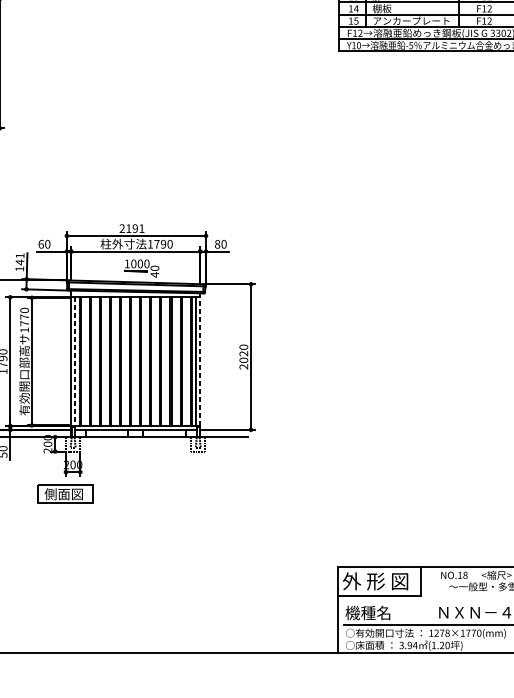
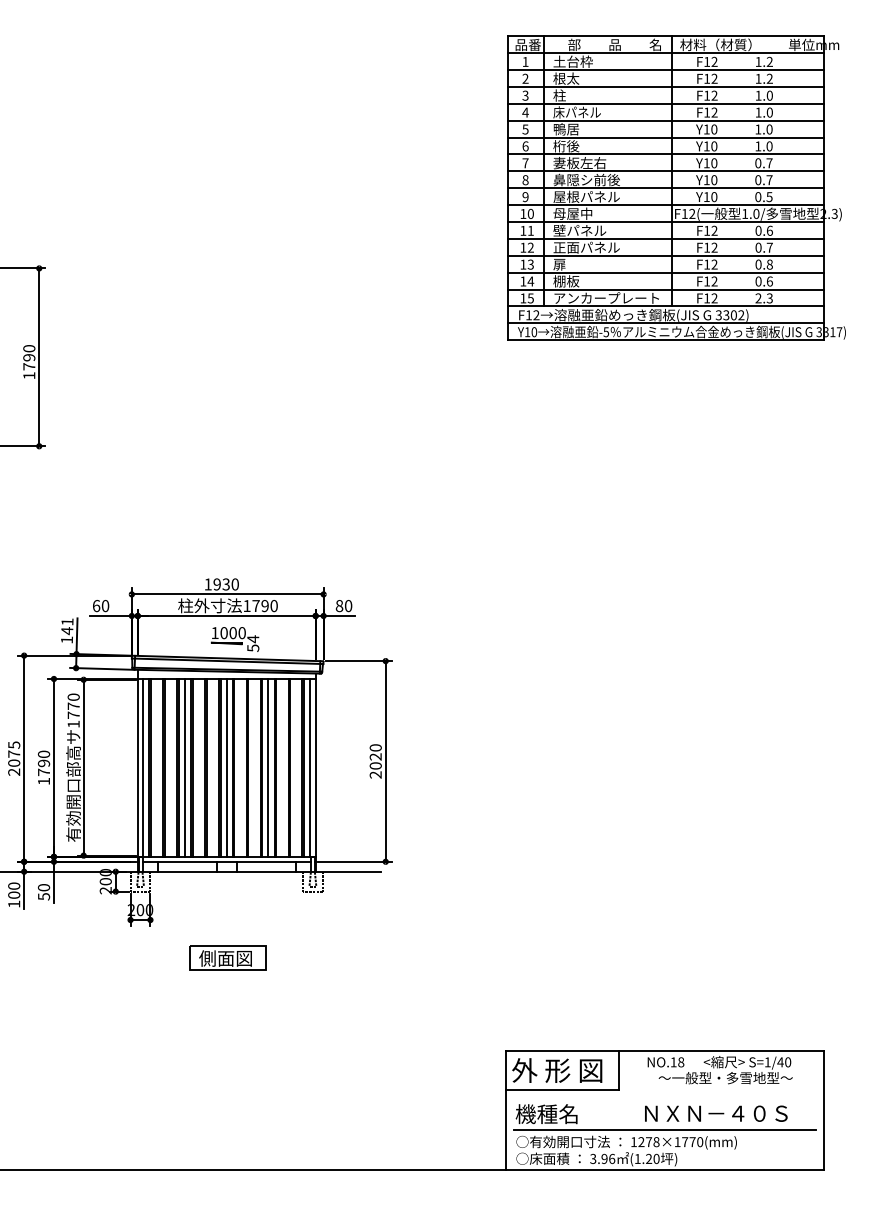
text: (131, 228) -> (221, 584), 2191 -> 1930
text: (155, 271) -> (253, 643), 40 -> 54
line: (75, 361) -> (143, 767), dashed -> solid
line: (105, 361) -> (184, 767), added
line: (135, 361) -> (226, 767), added
line: (166, 361) -> (268, 767), added
line: (200, 365) -> (315, 773), dashed -> solid
part: (65, 493) -> (227, 957), moved
text: (414, 645) -> (611, 1158), 3.94 -> 3.96

